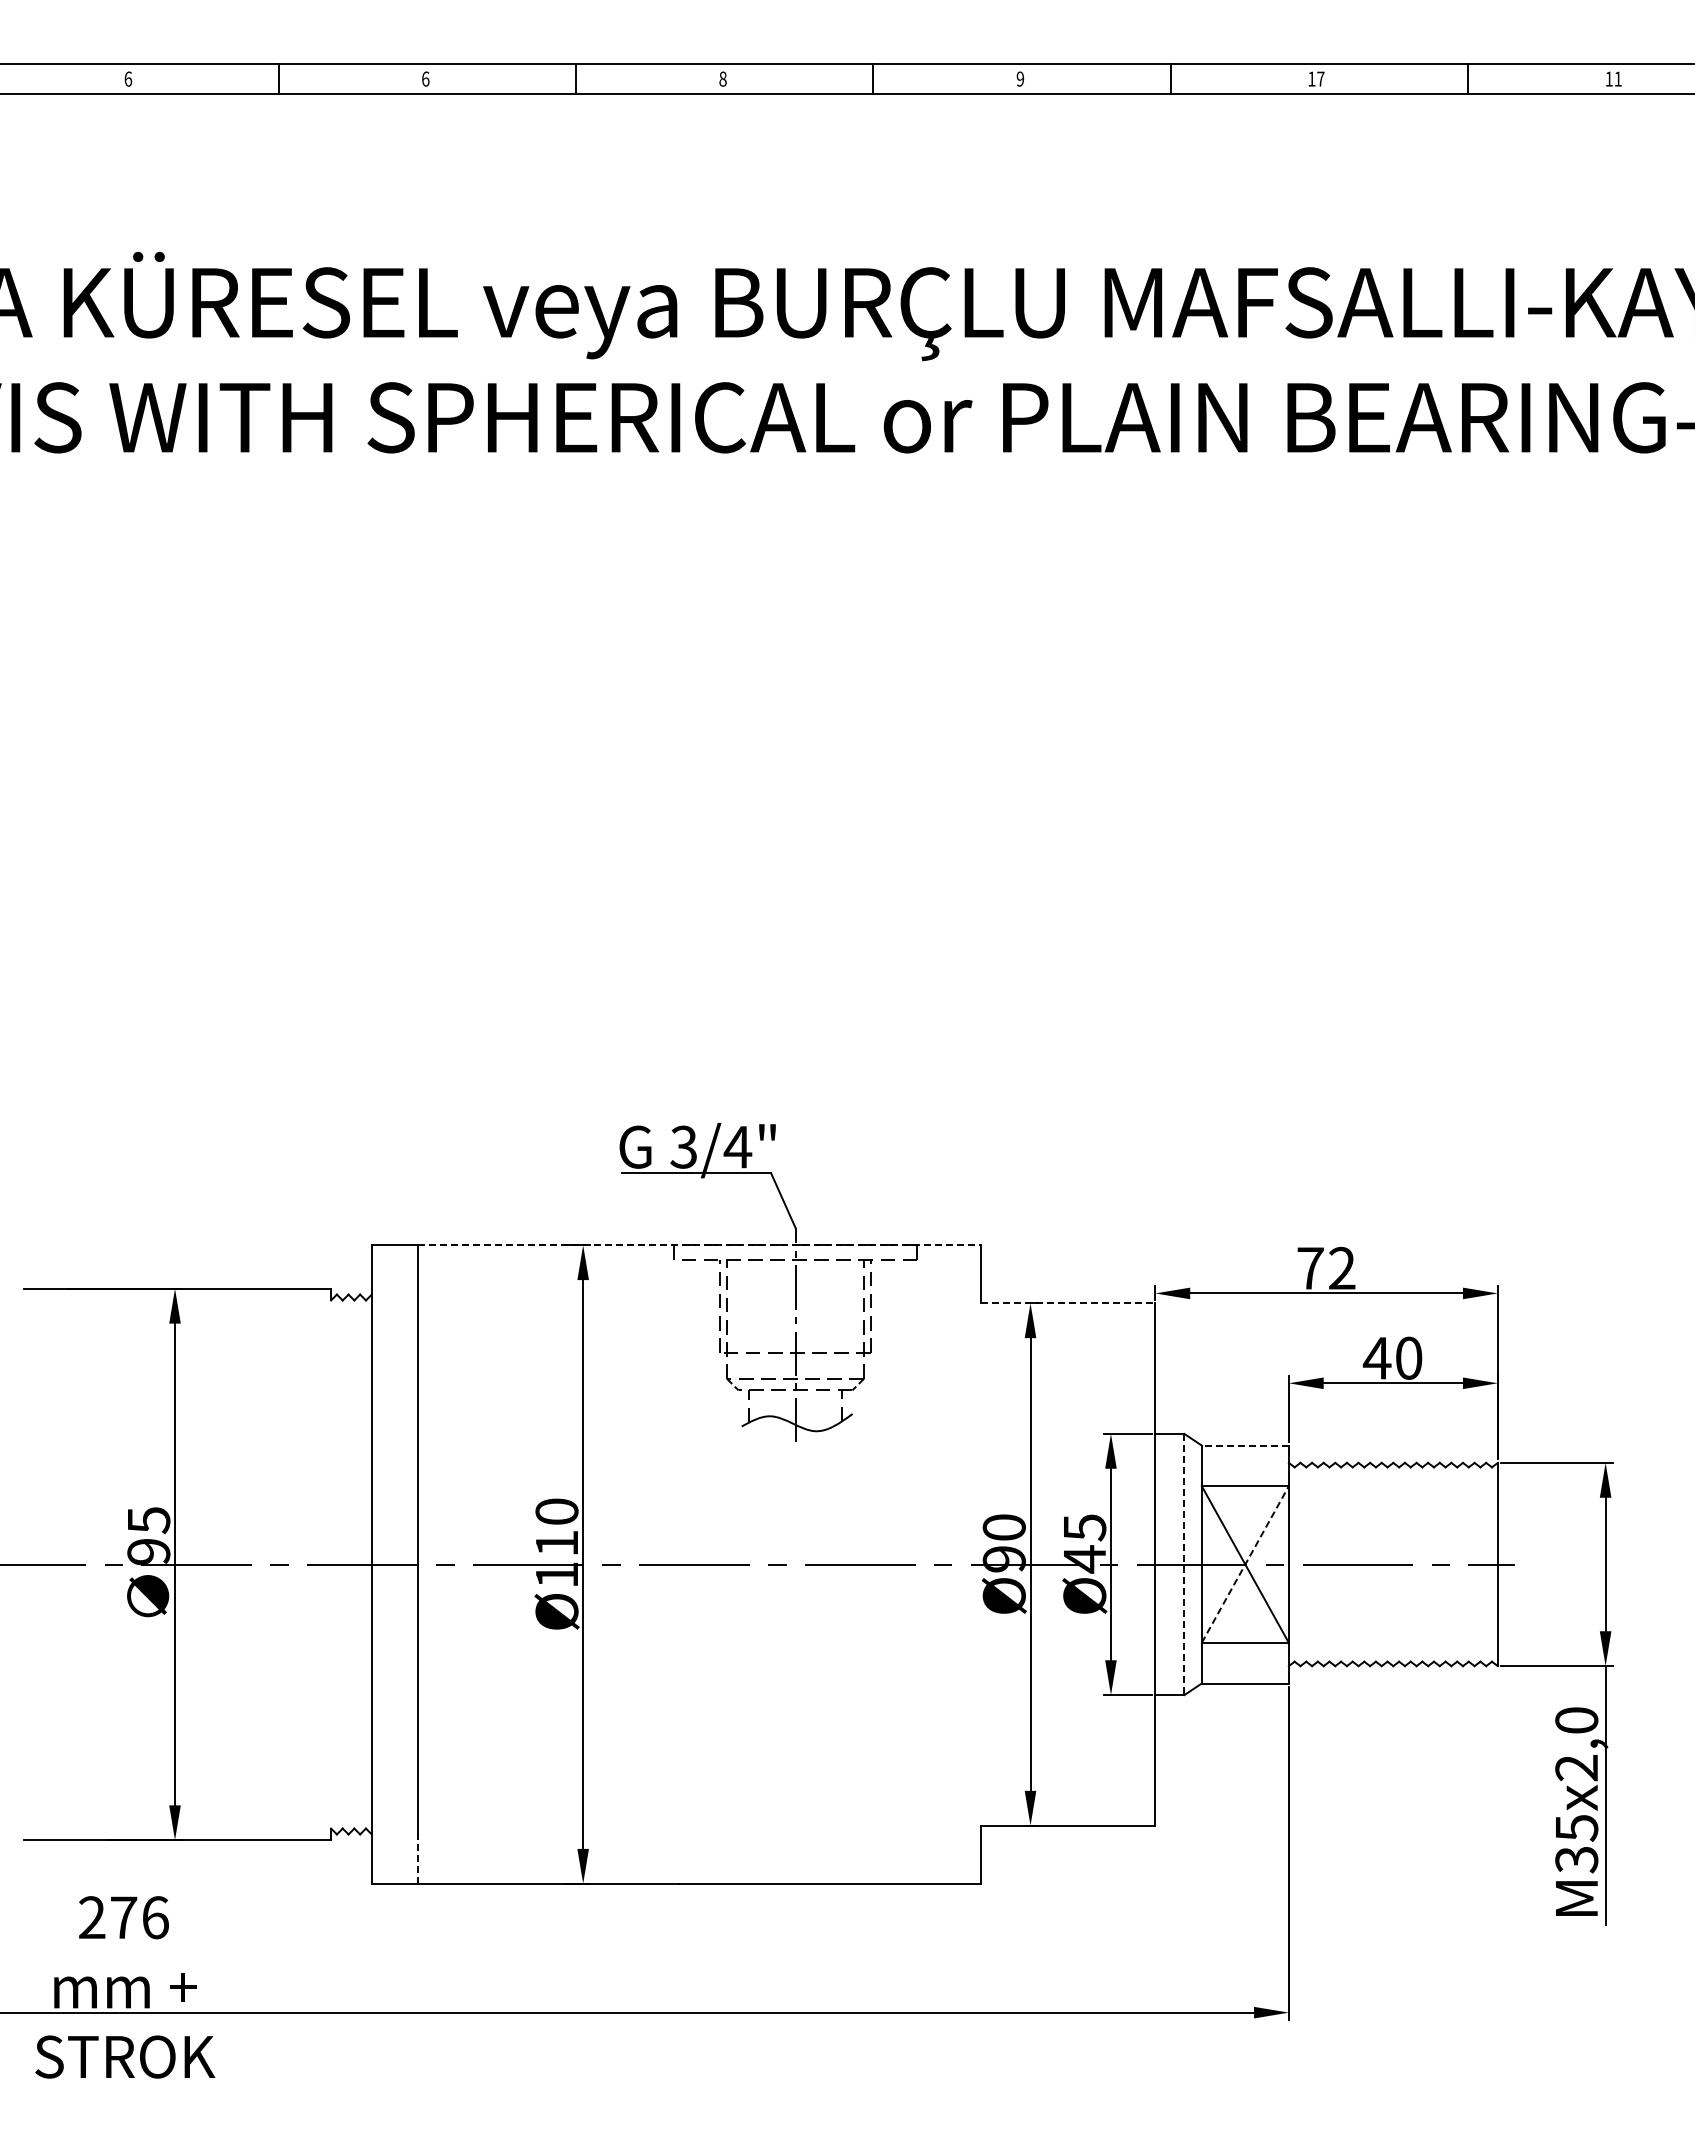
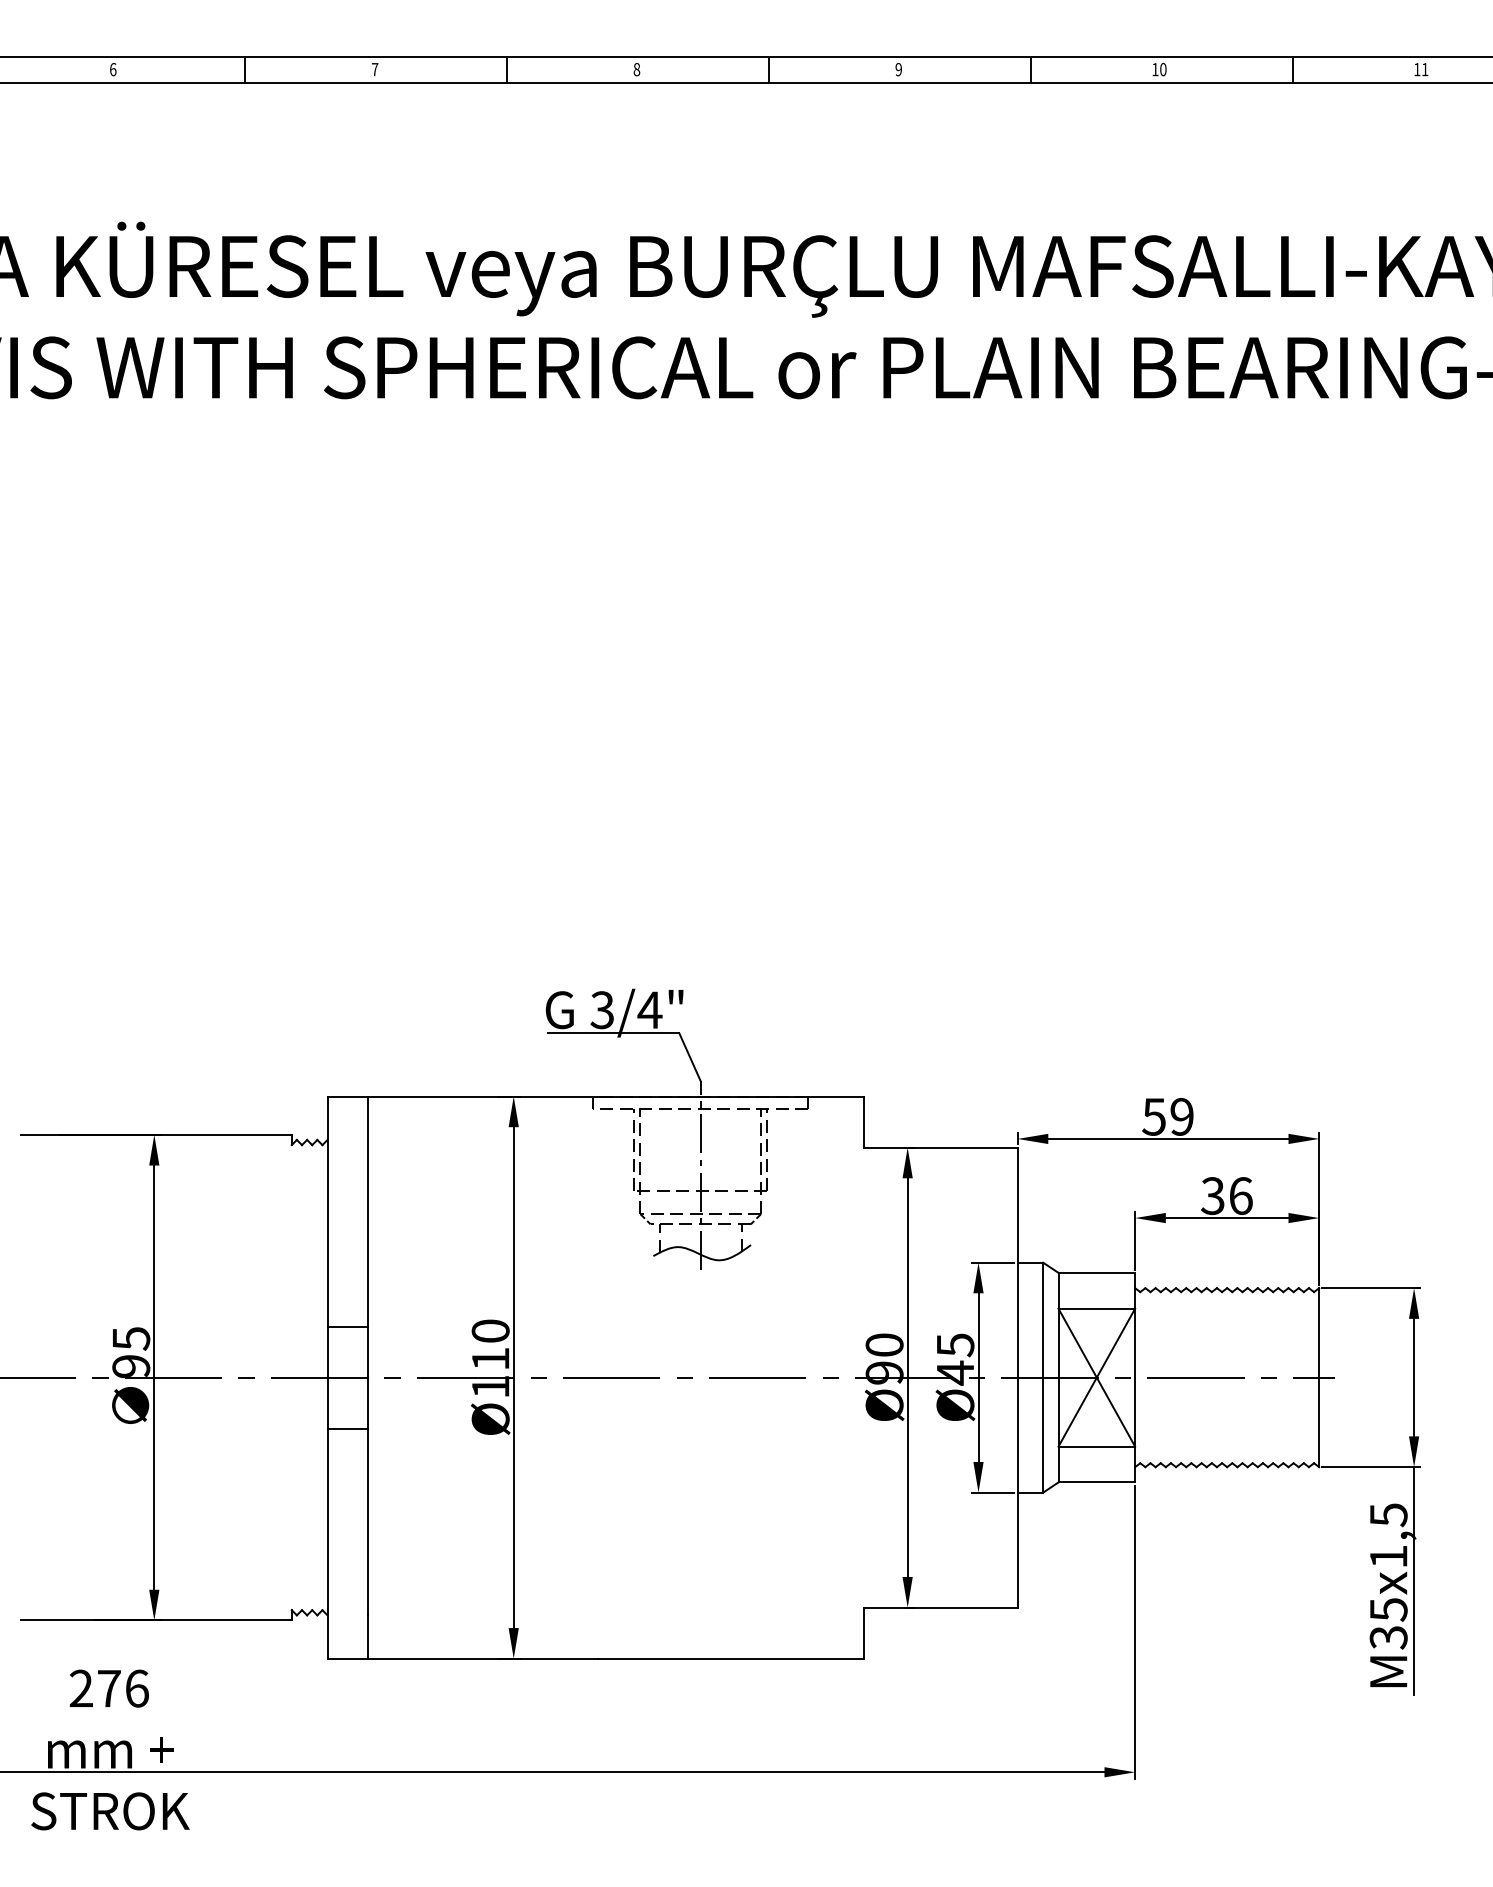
text: (425, 78) -> (374, 69), 6 -> 7
text: (1320, 78) -> (1163, 69), 17 -> 10
line: (699, 1245) -> (616, 1096), dashed -> solid
text: (1325, 1268) -> (1167, 1116), 72 -> 59
line: (1068, 1303) -> (941, 1147), dashed -> solid
text: (1392, 1357) -> (1226, 1195), 40 -> 36
line: (1245, 1445) -> (1096, 1272), dashed -> solid
line: (394, 1506) -> (347, 1326), added
line: (1184, 1564) -> (1043, 1377), dashed -> solid
line: (1245, 1564) -> (1096, 1377), dashed -> solid
line: (394, 1622) -> (347, 1428), added
text: (1576, 1744) -> (1388, 1536), M35x2,0 -> M35x1,5
line: (418, 1859) -> (368, 1637), dashed -> solid

